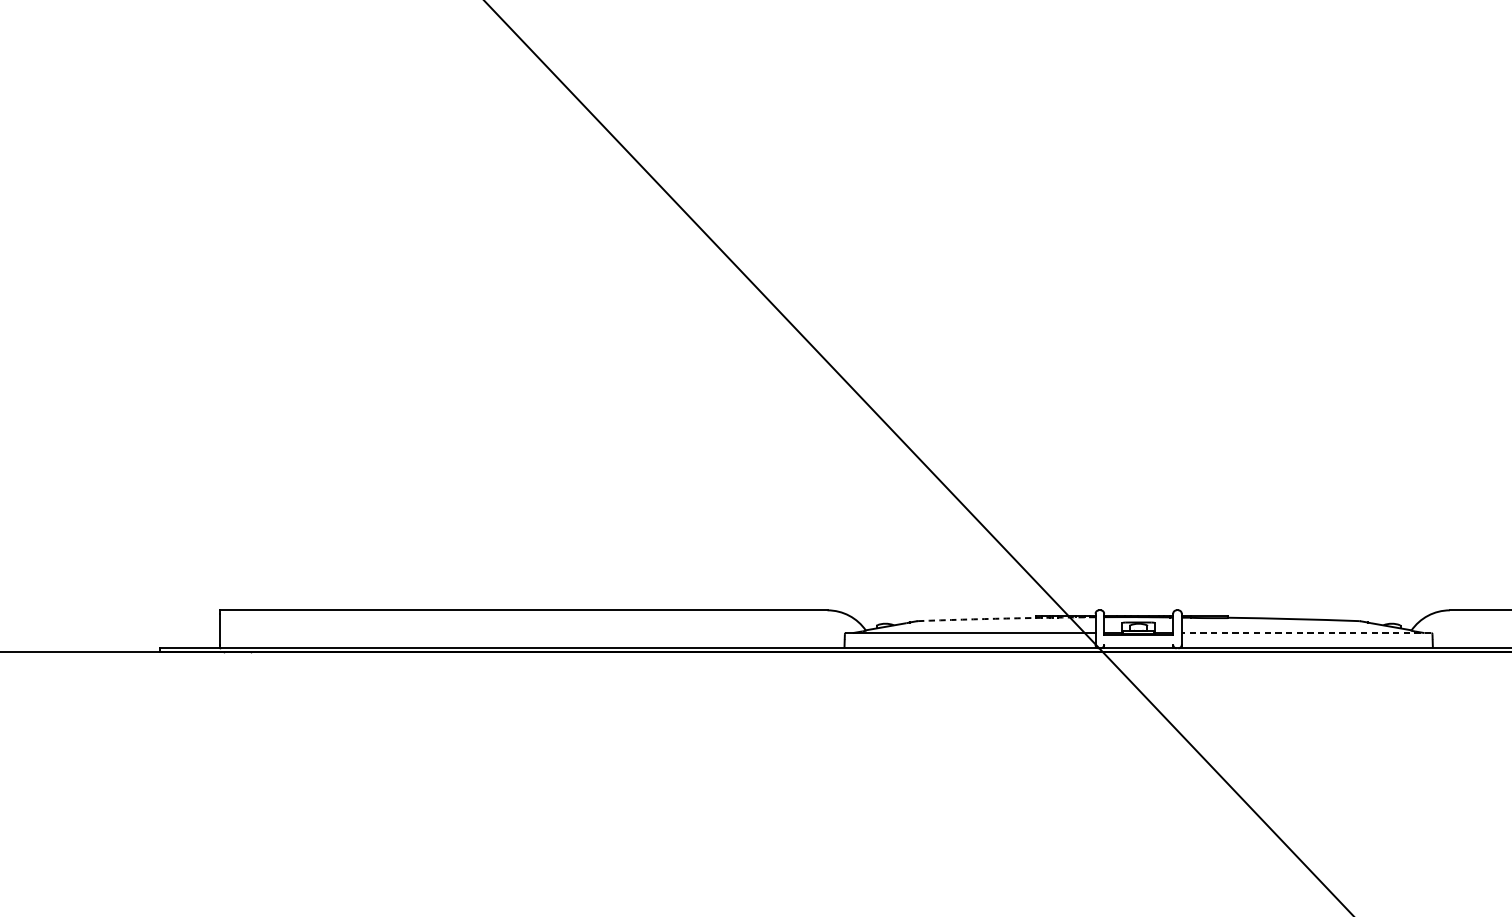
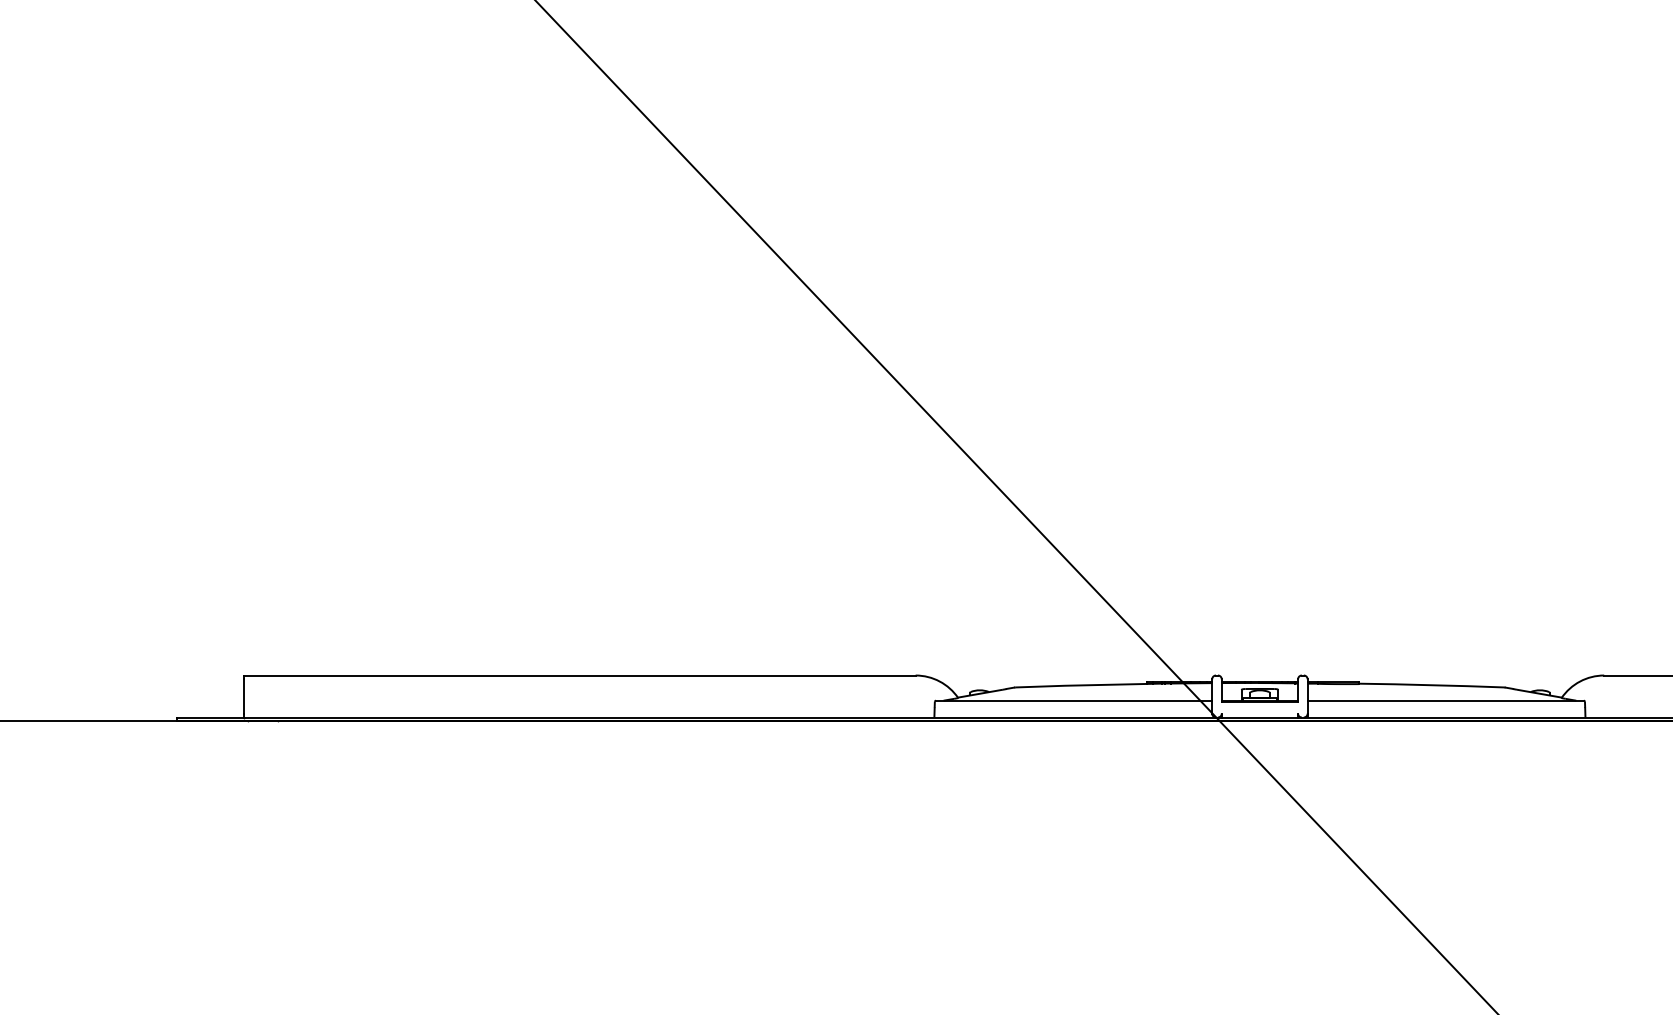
arc: (1007, 618) -> (1114, 684), dashed -> solid
line: (1306, 632) -> (1445, 700), dashed -> solid

